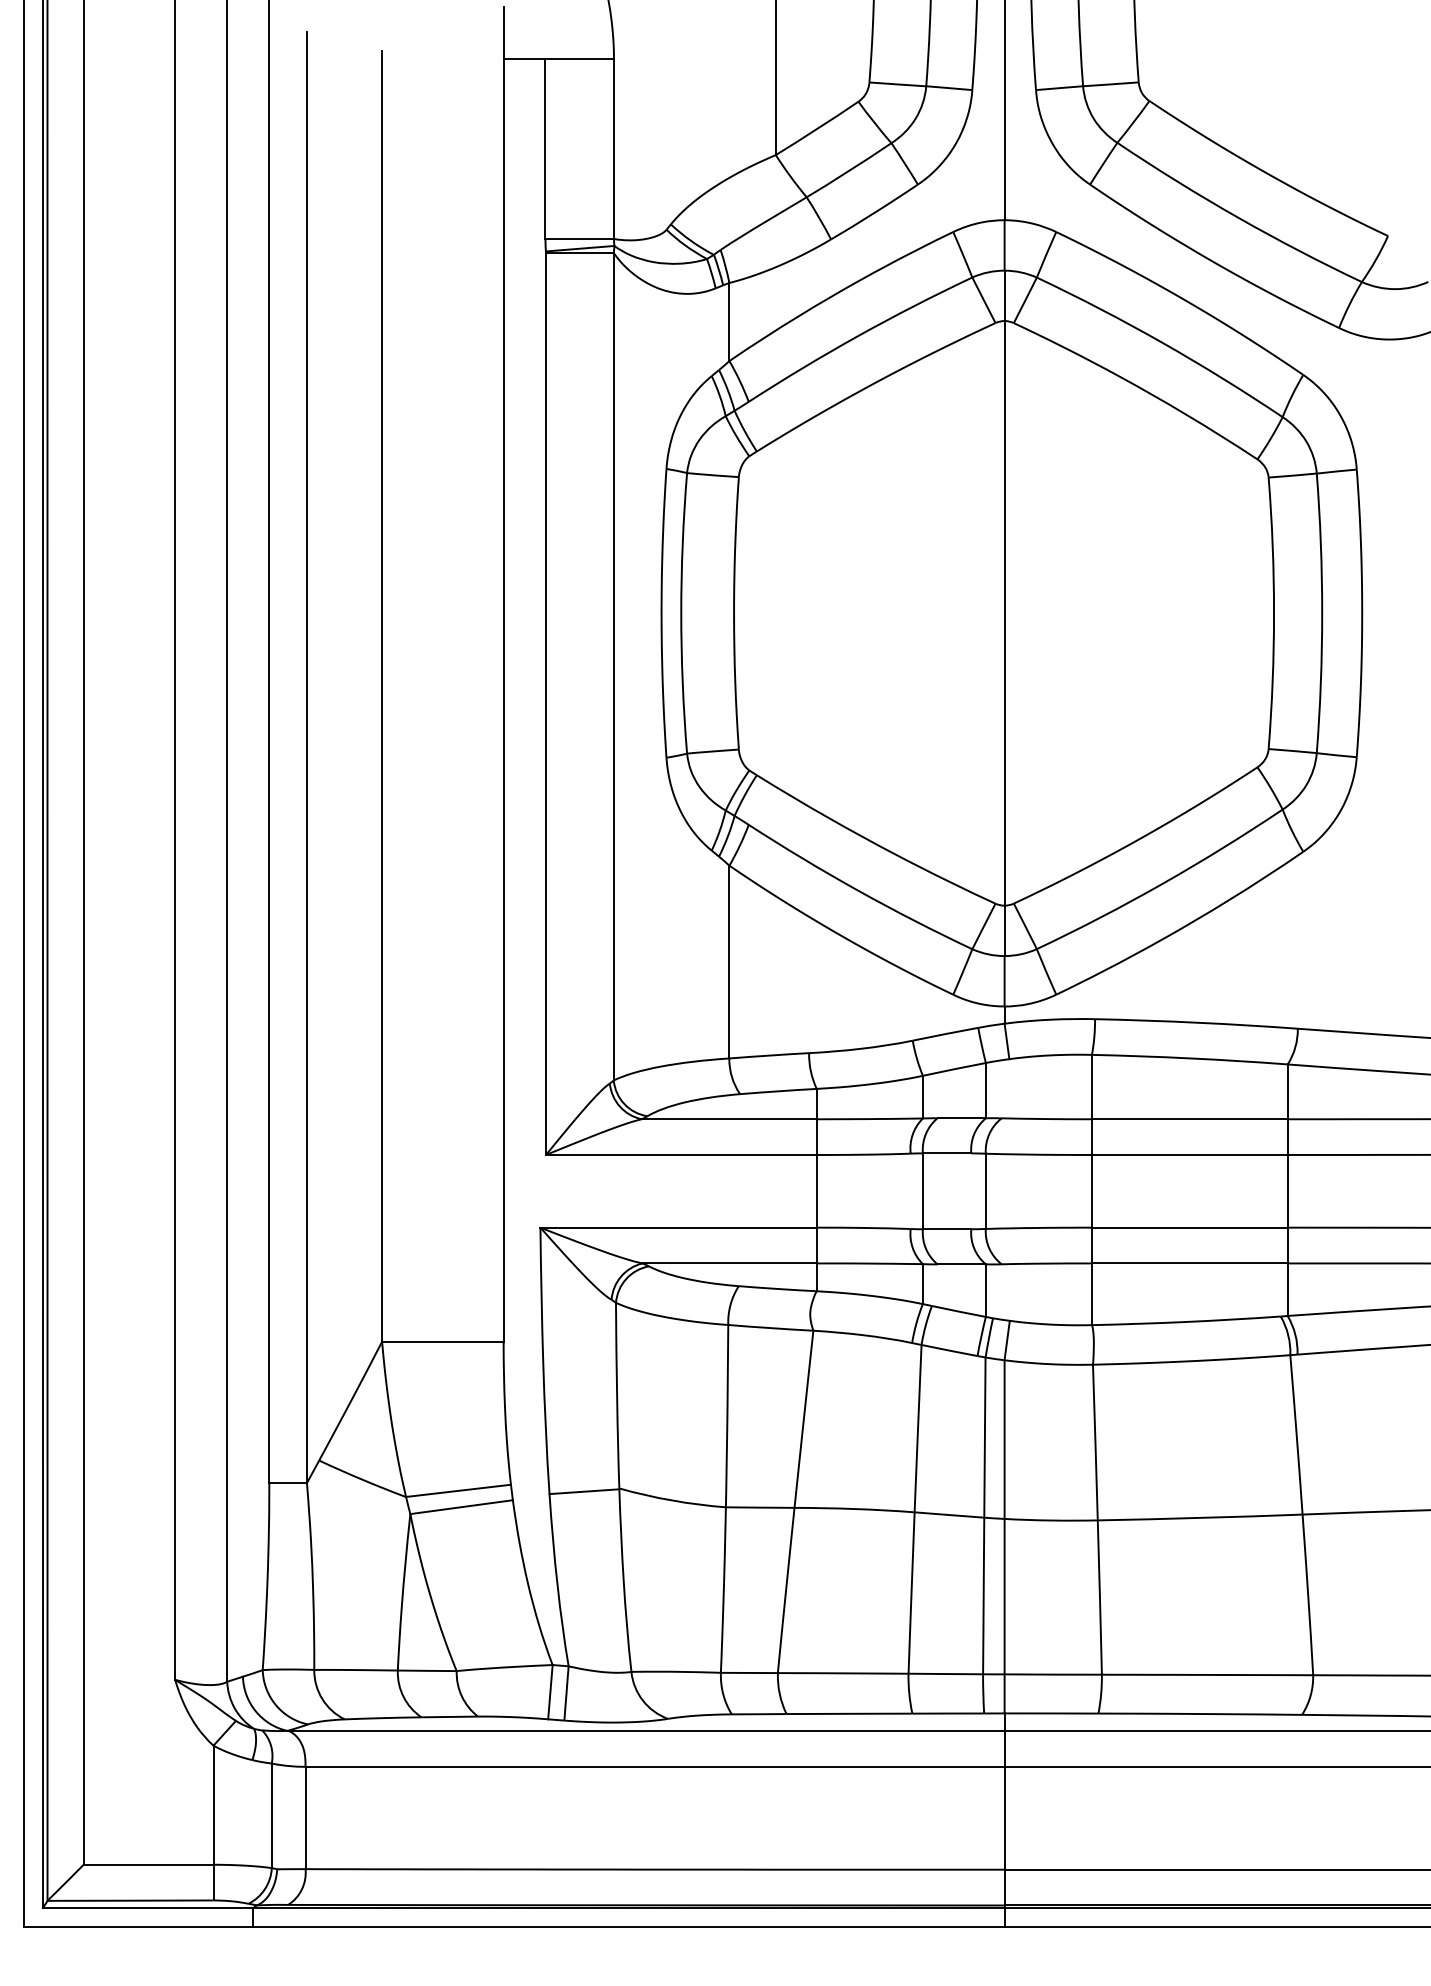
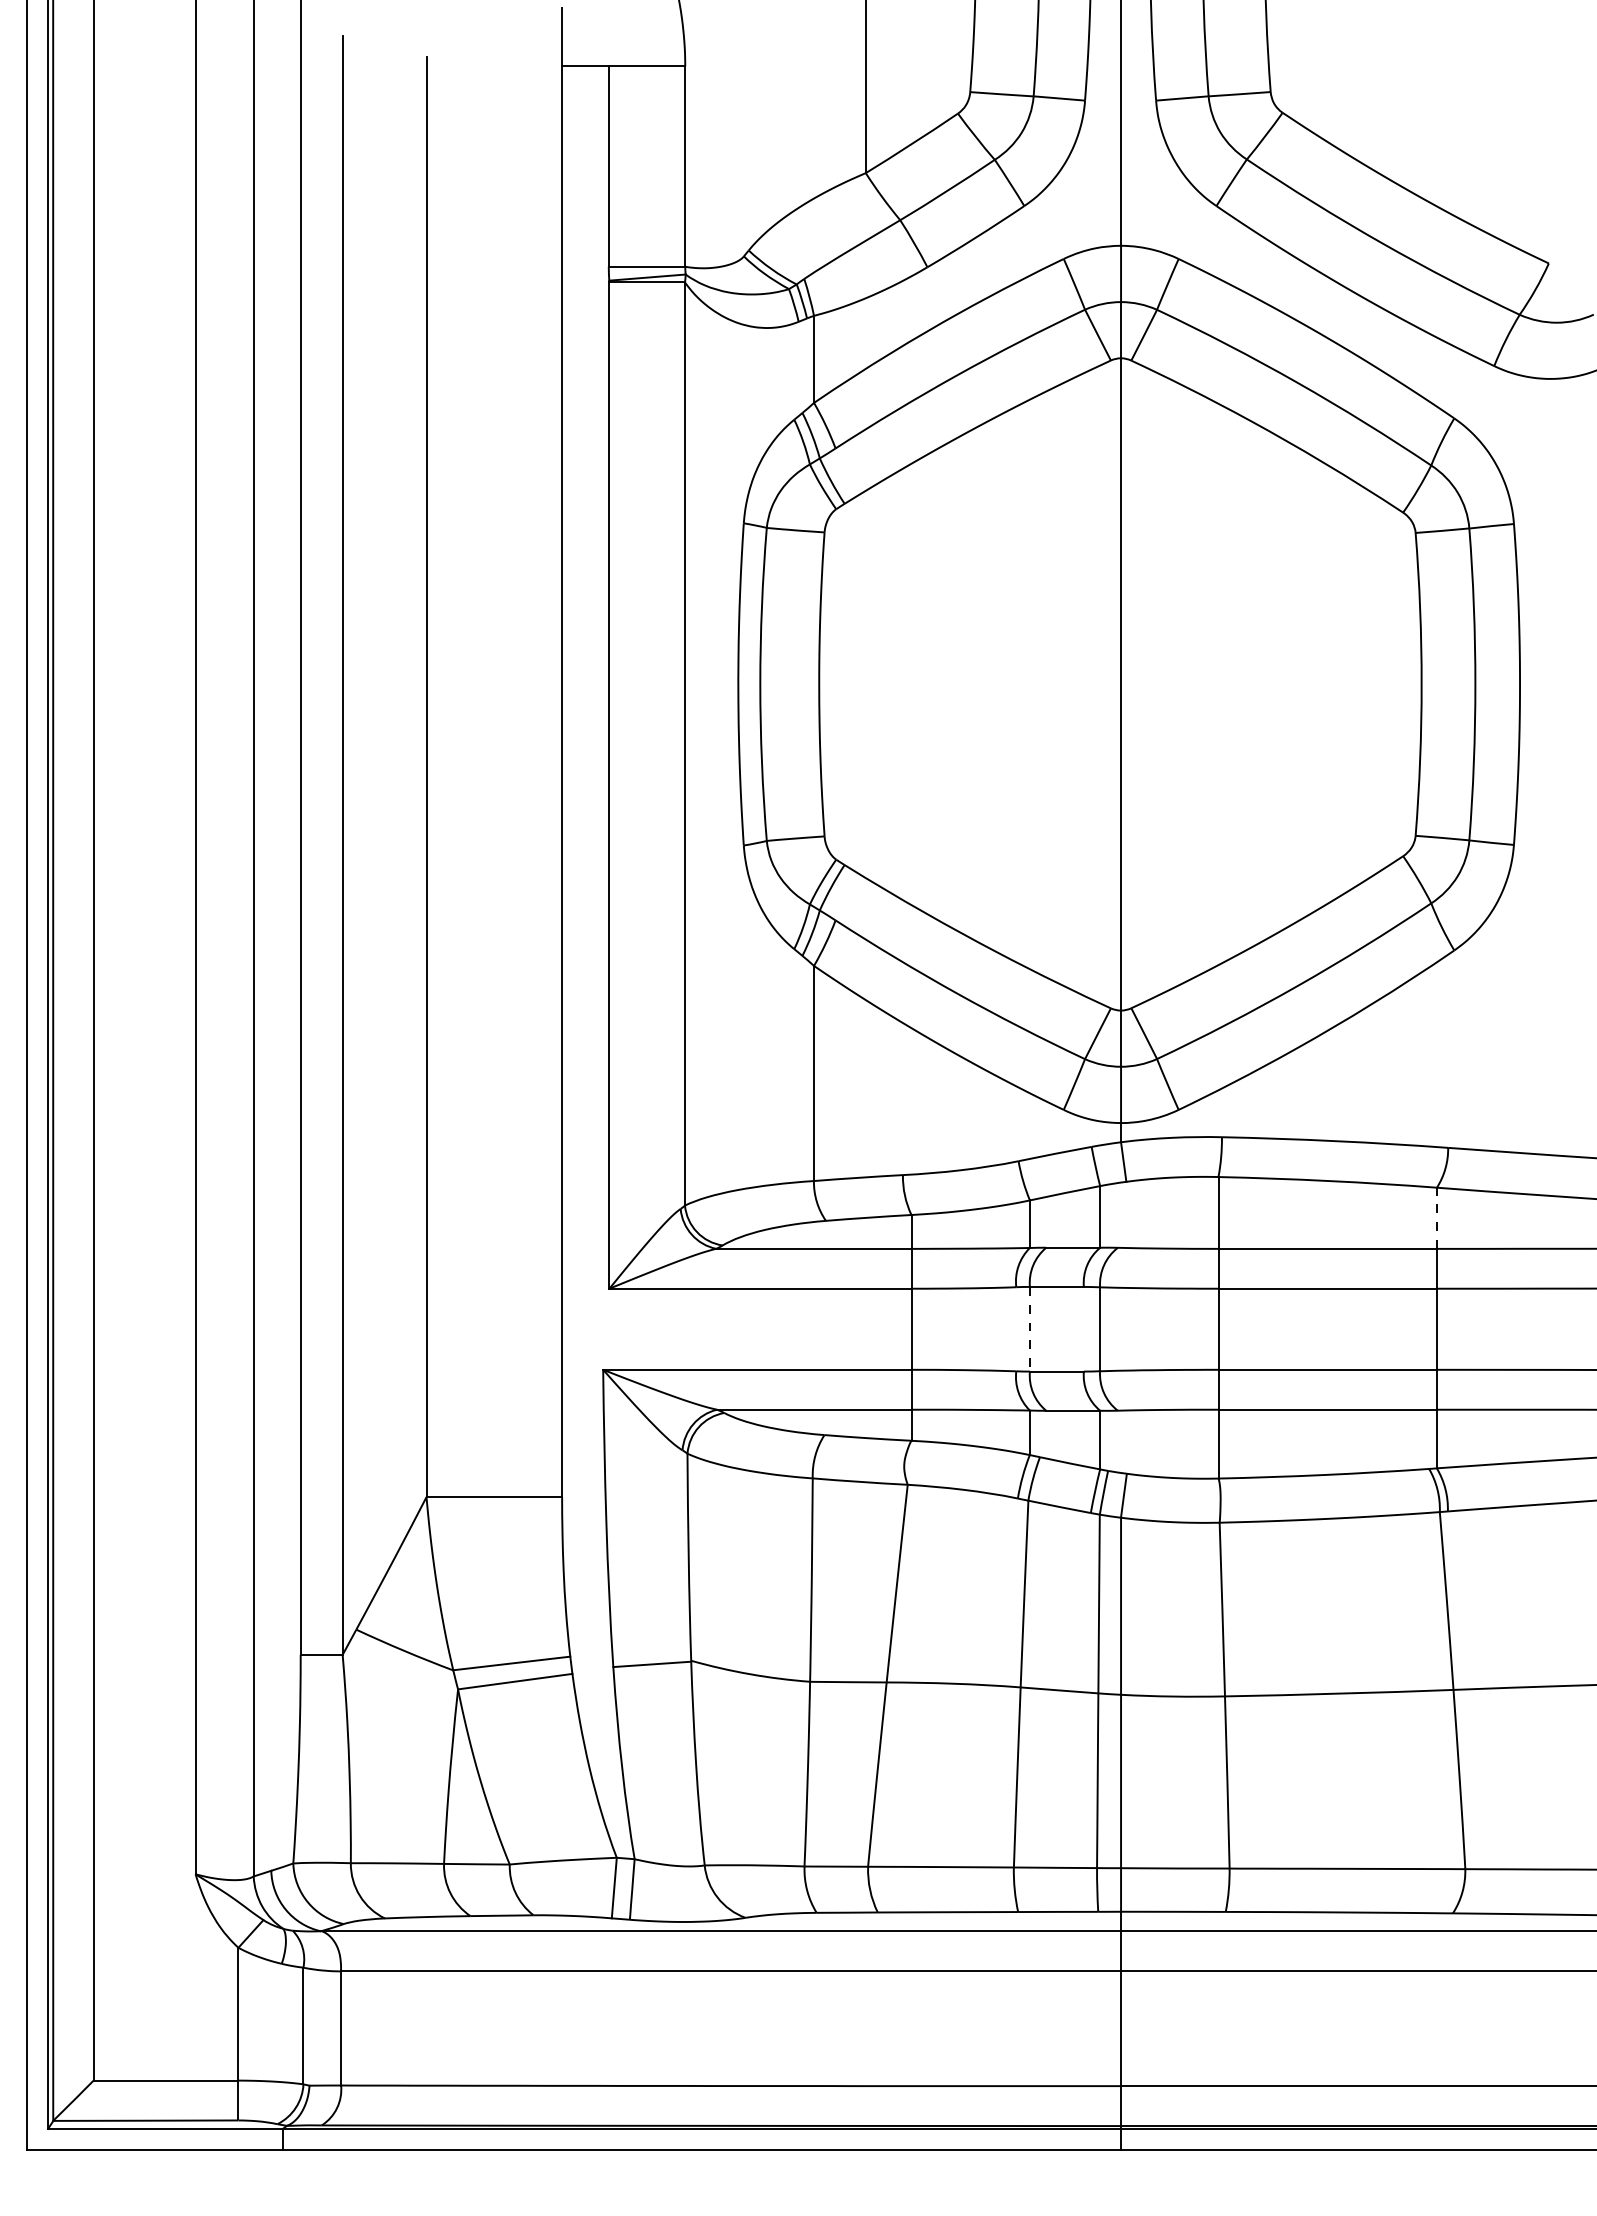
line: (1287, 1092) -> (1436, 1218), solid -> dashed
line: (922, 1191) -> (1029, 1329), solid -> dashed

